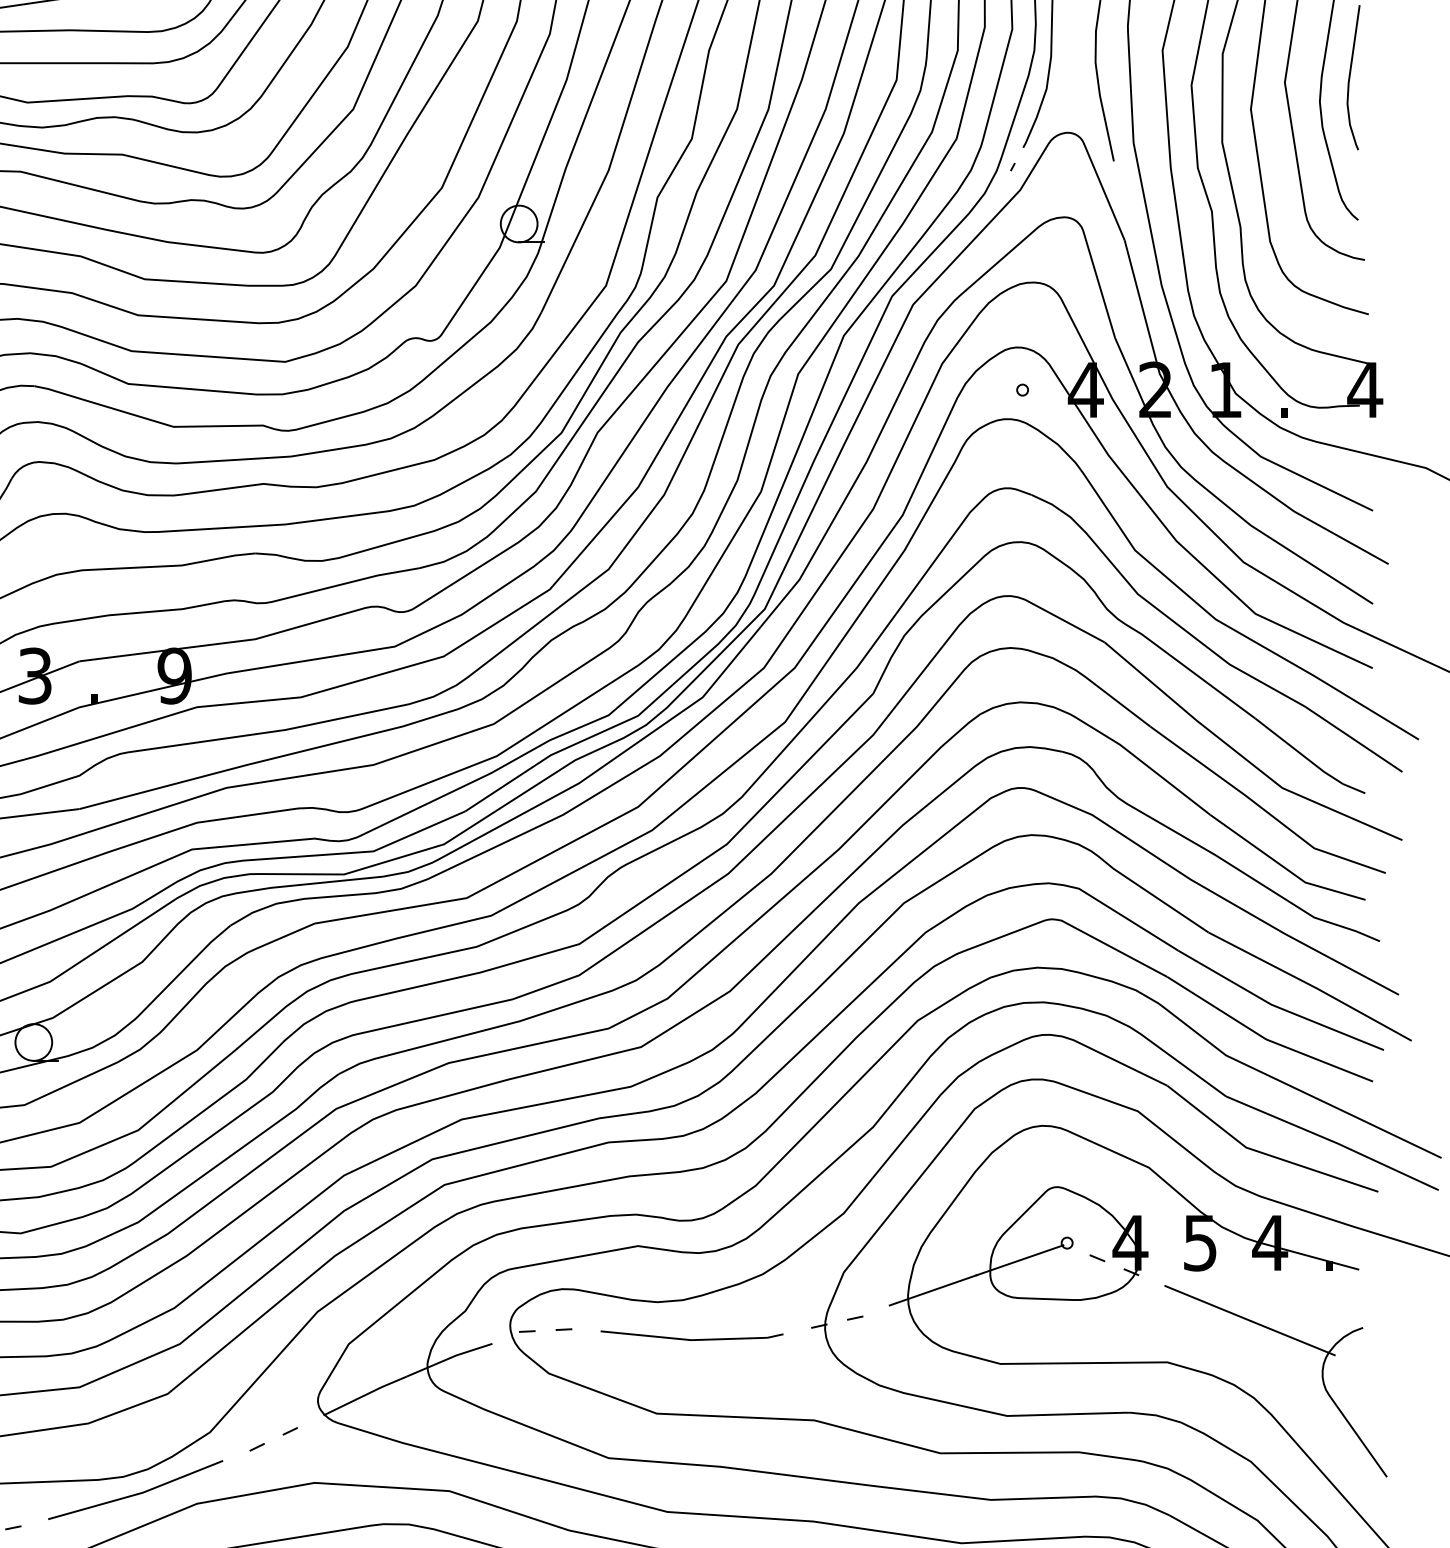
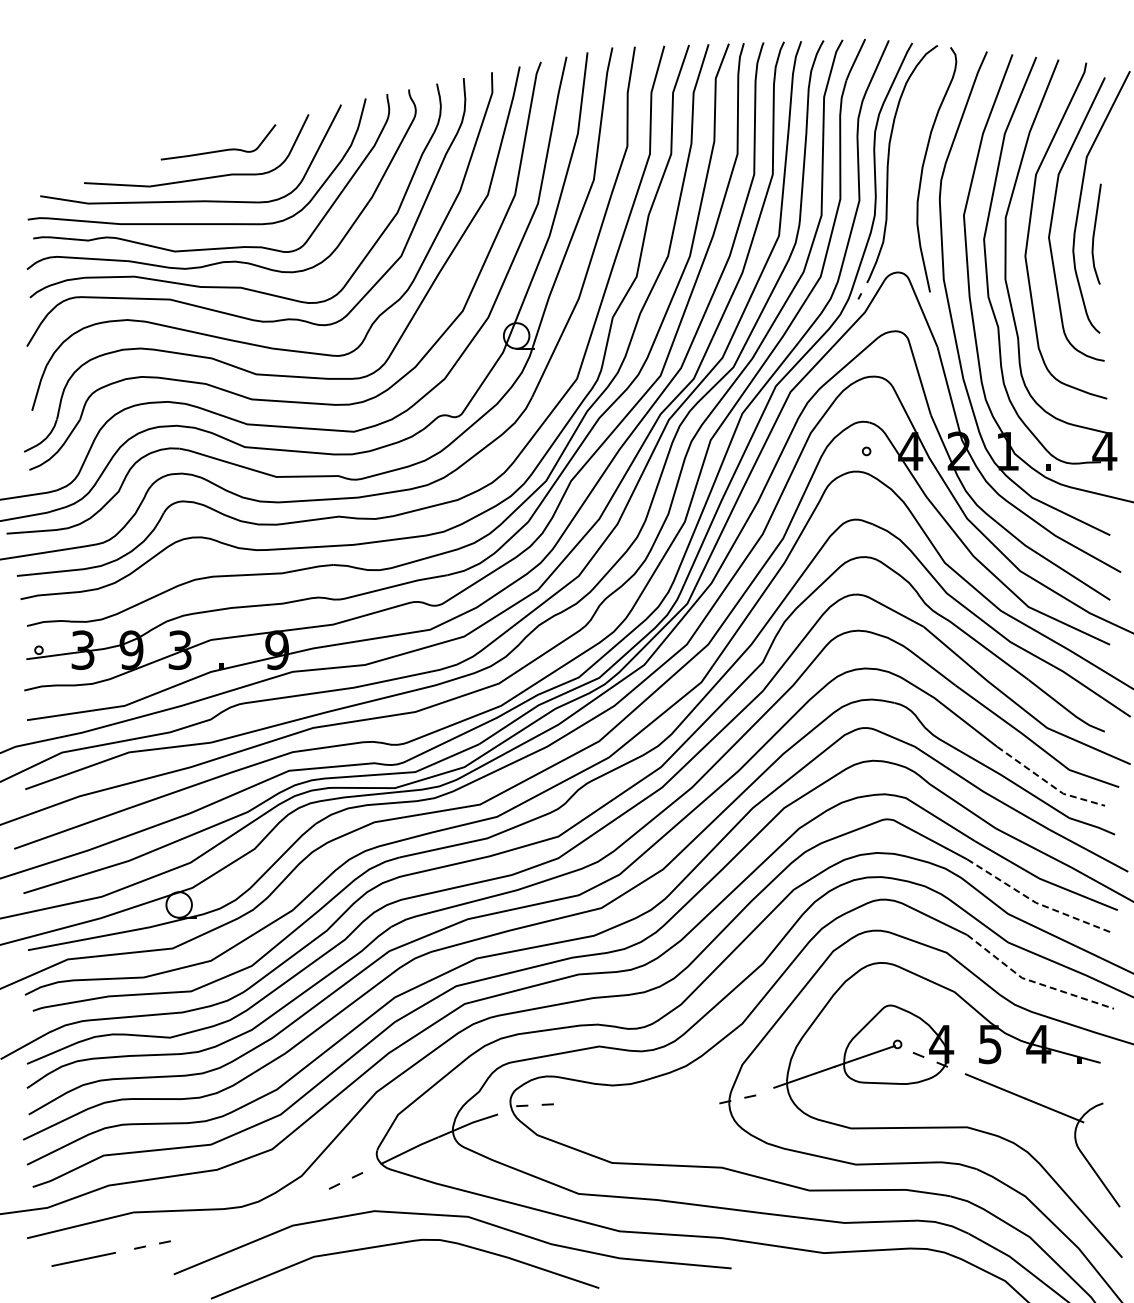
line: (1284, 867) -> (1048, 783), solid -> dashed
line: (1265, 1038) -> (1035, 902), solid -> dashed
line: (1264, 1154) -> (1034, 982), solid -> dashed
part: (691, 1335) -> (636, 1108), removed
part: (134, 1490) -> (249, 1216), removed

